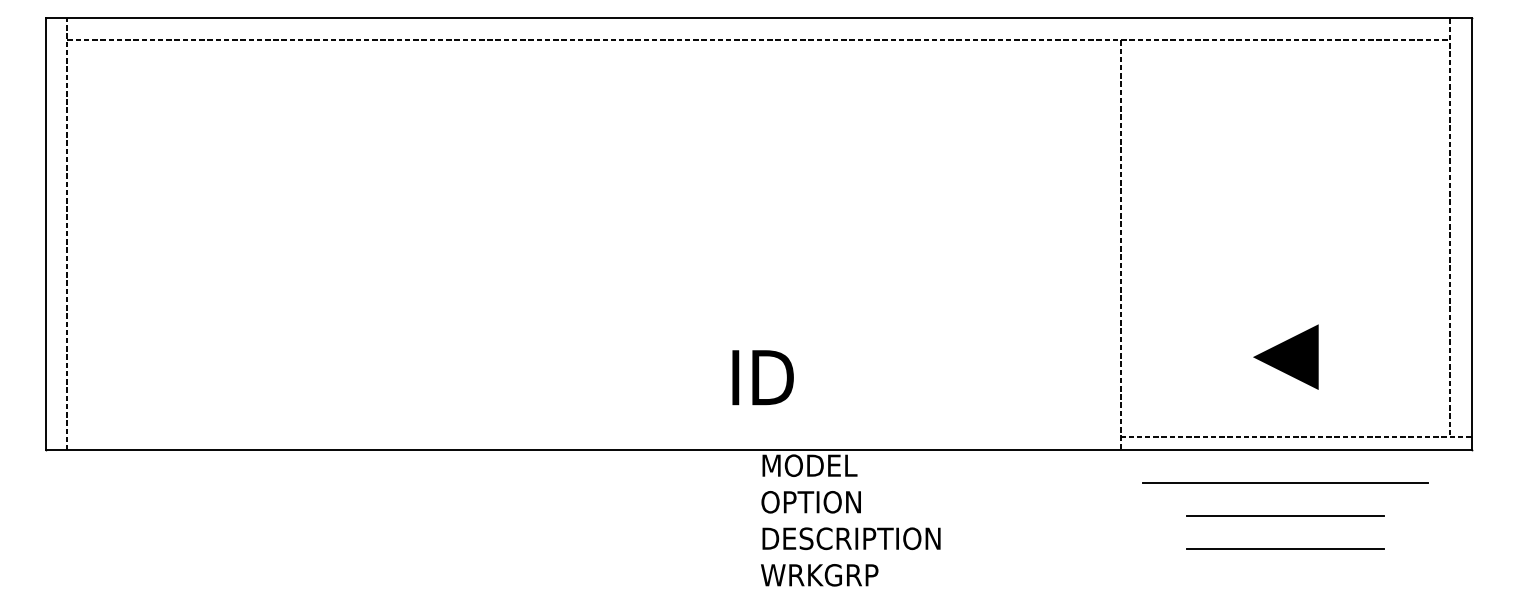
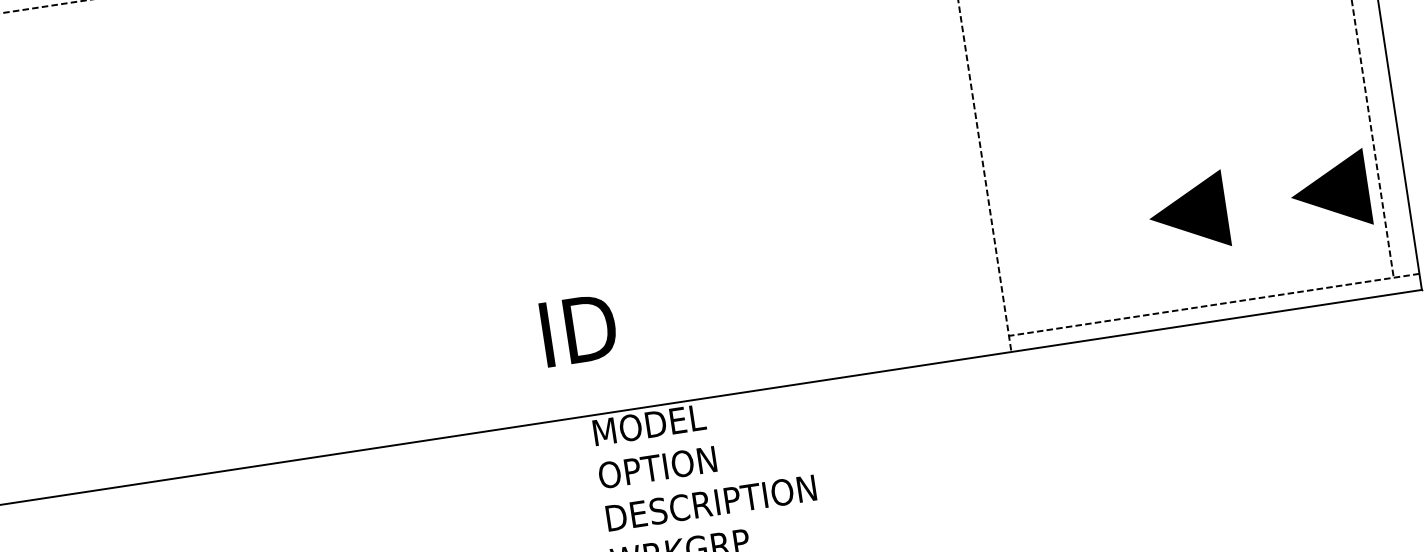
line: (1406, 356) -> (1329, 191), added
line: (1285, 483) -> (1209, 361), removed
line: (1285, 516) -> (1215, 400), removed
line: (1285, 549) -> (1221, 438), removed

